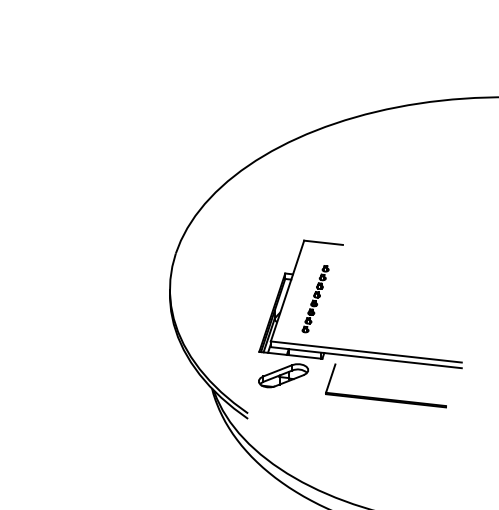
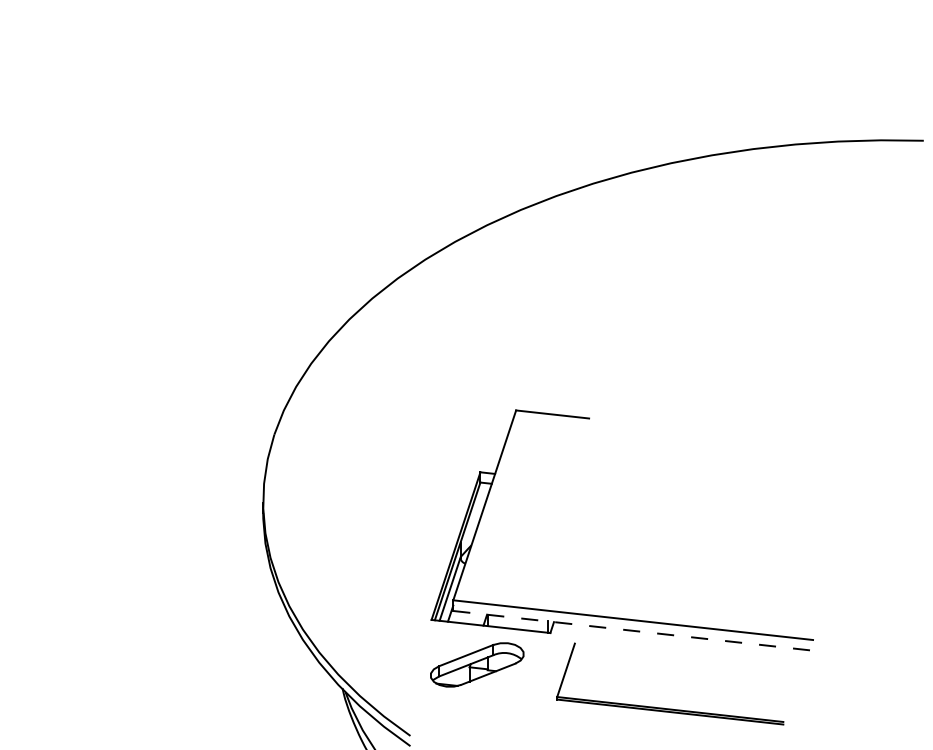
part: (315, 299) -> (537, 521), removed
line: (366, 357) -> (633, 630), solid -> dashed

